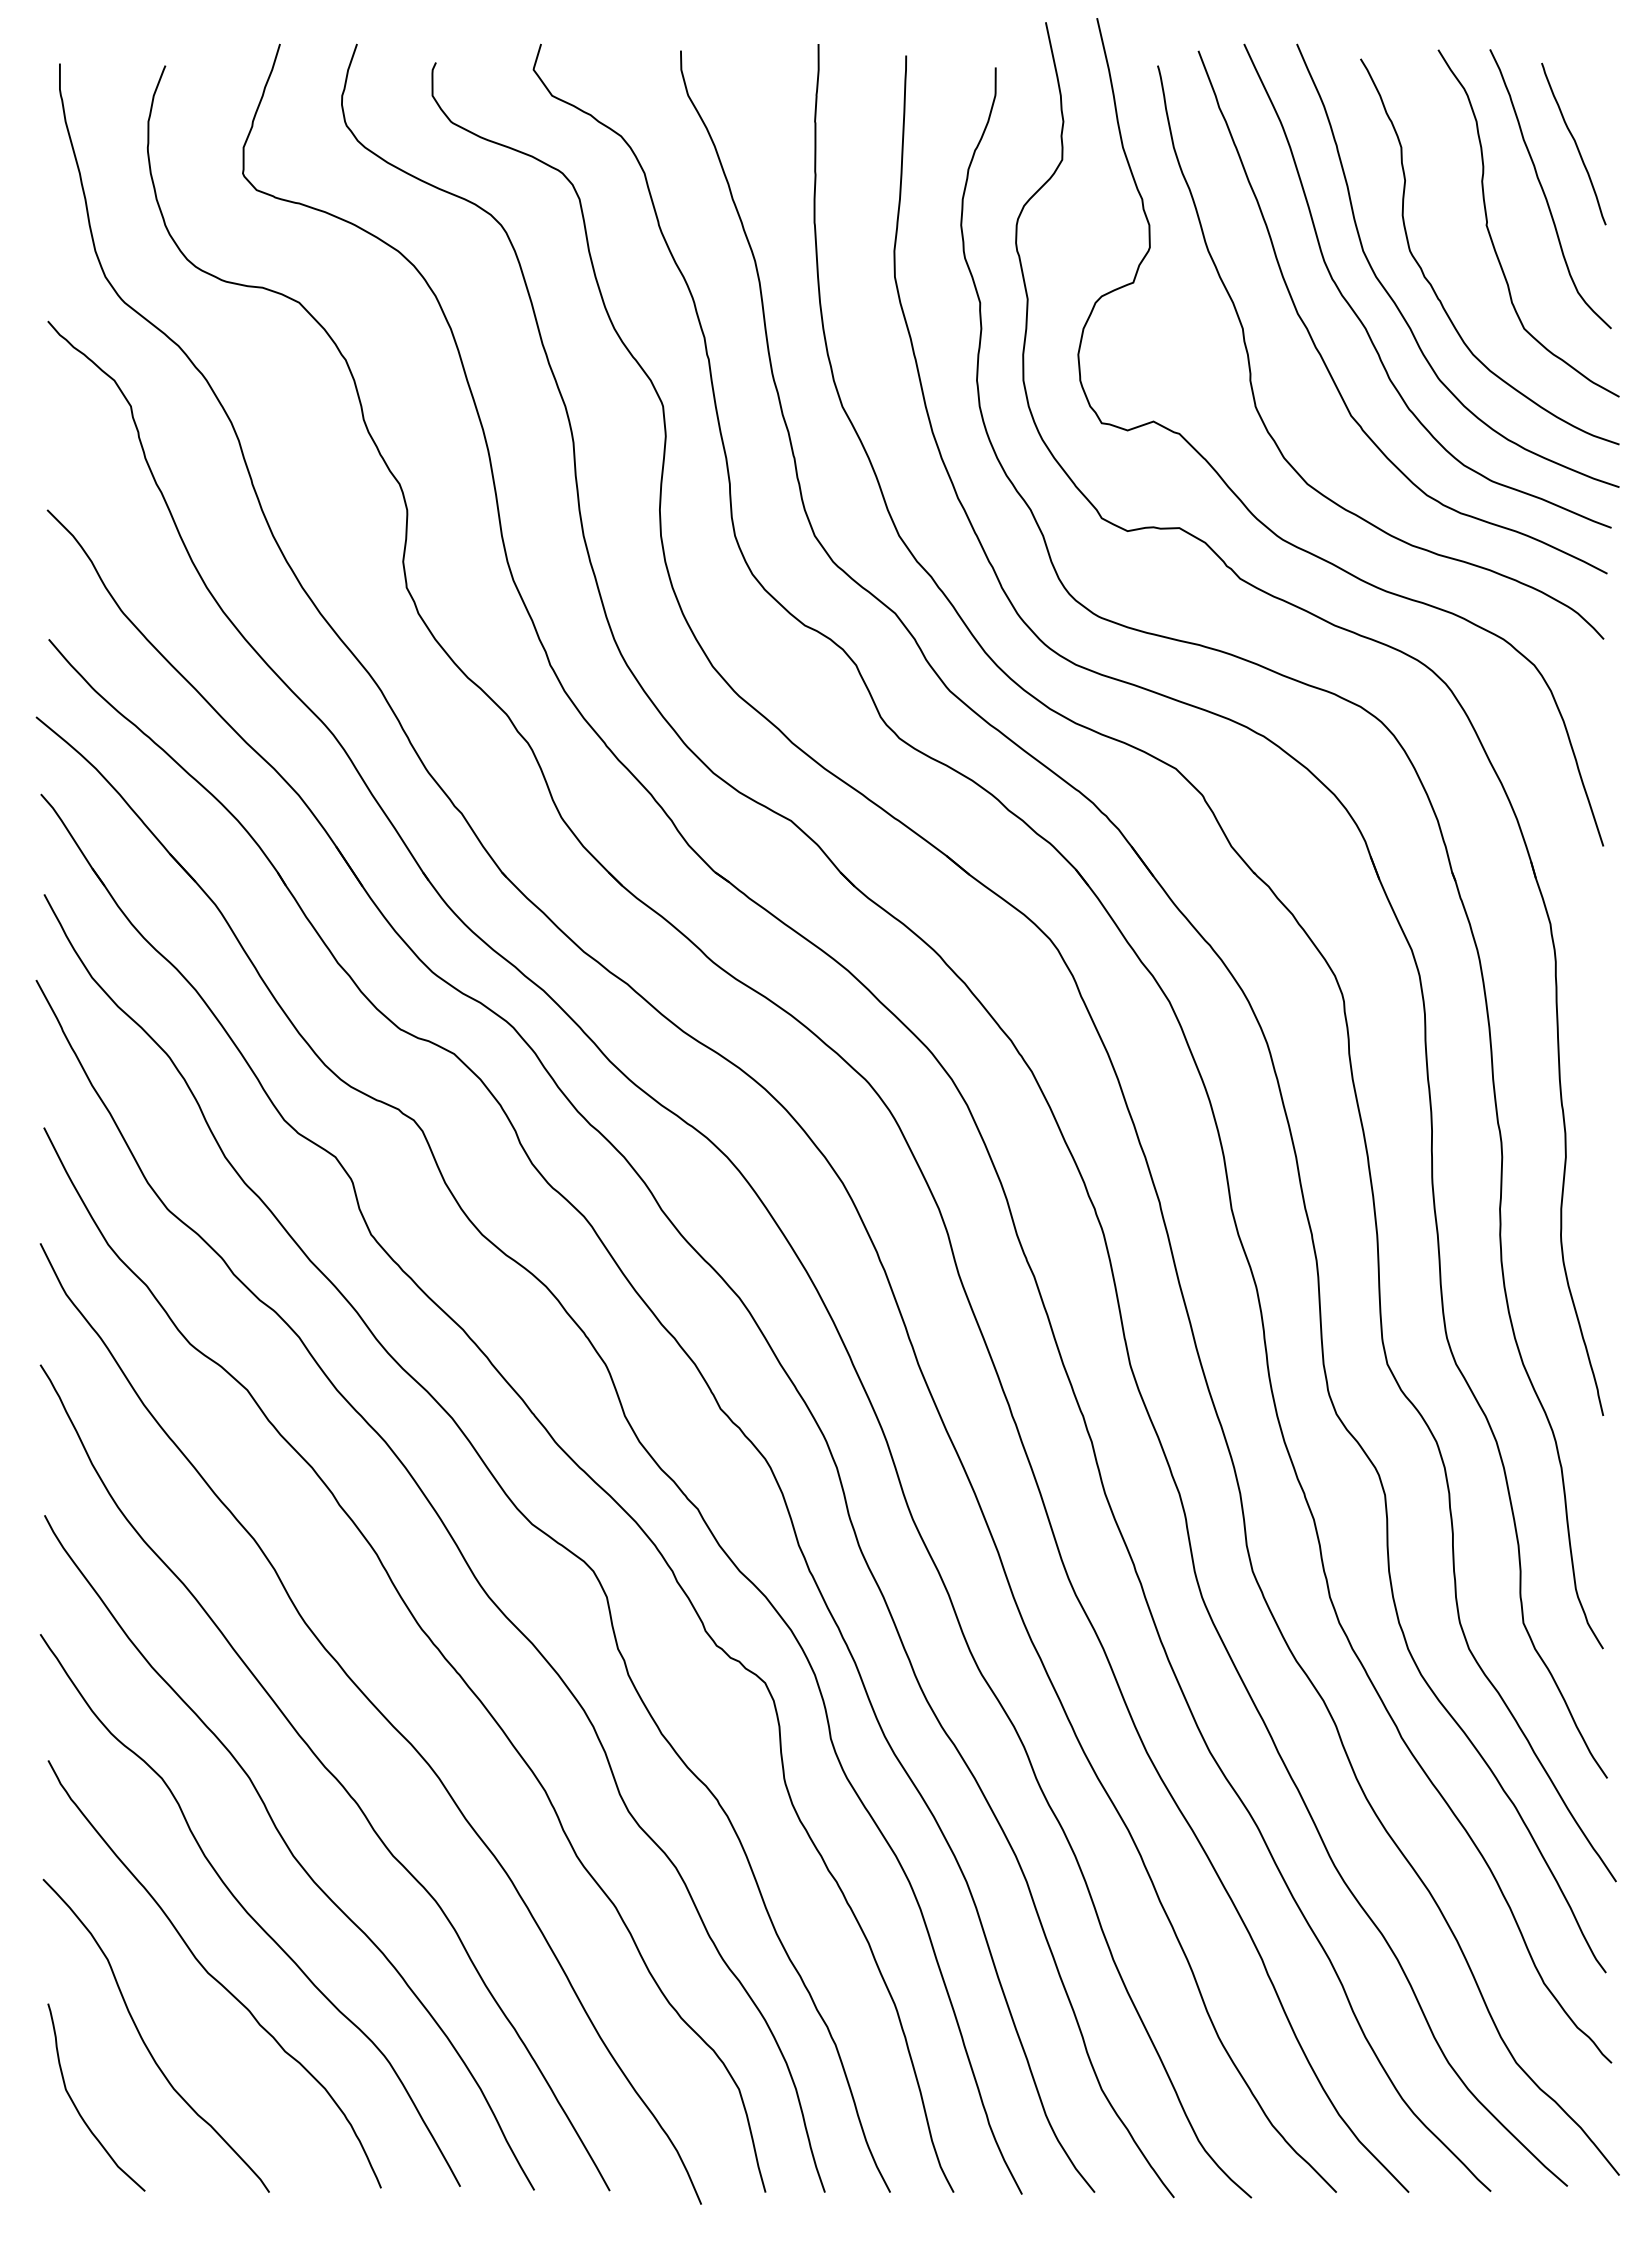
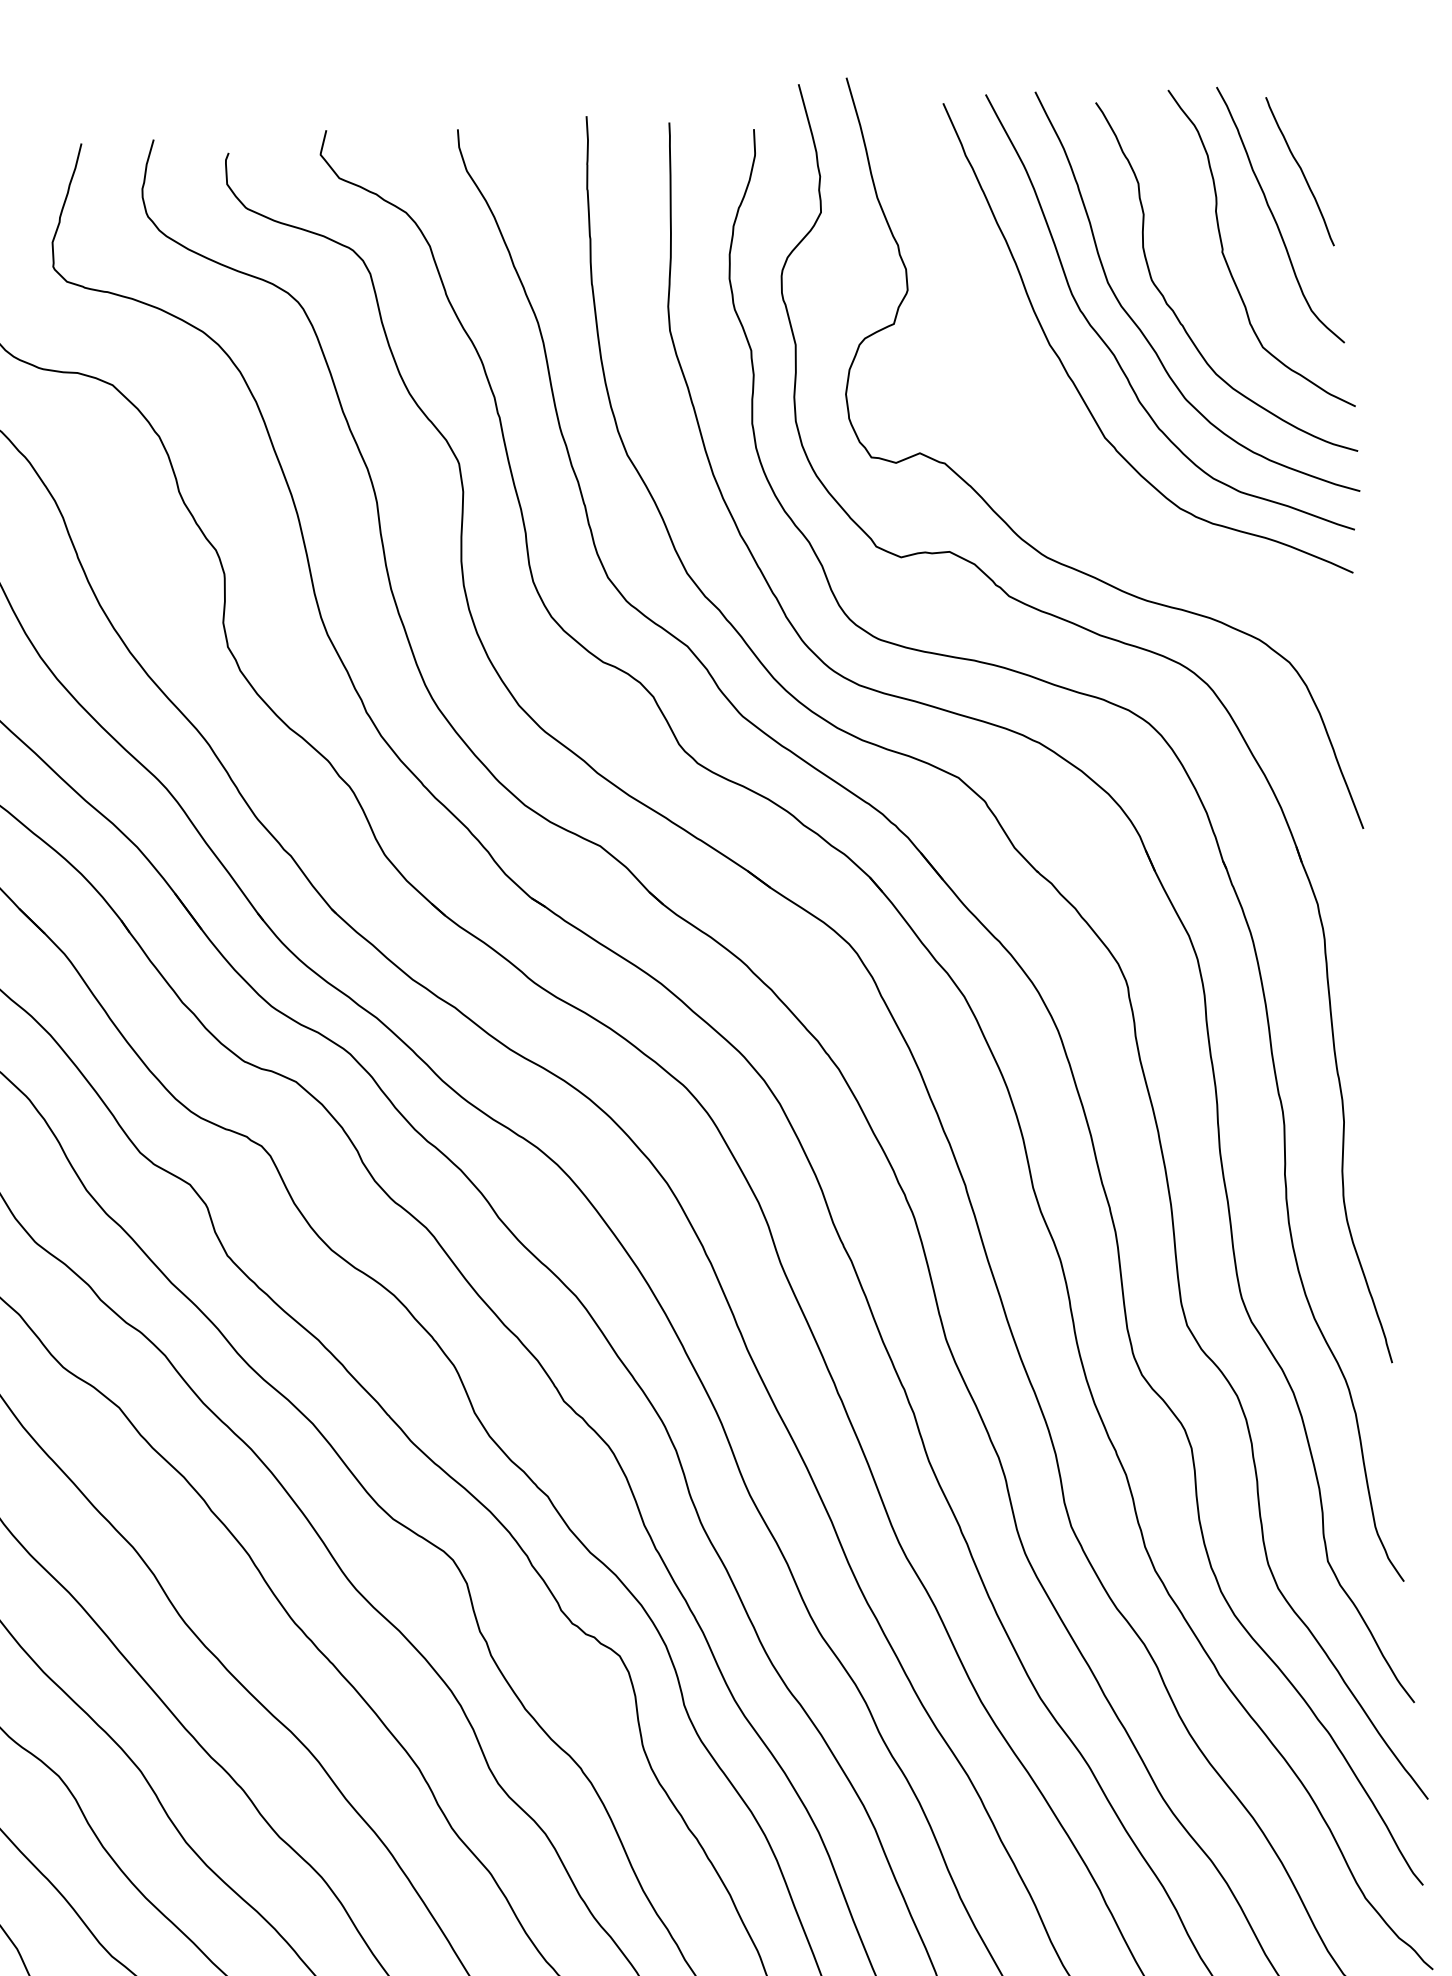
curve: (1251, 371) -> (1009, 401), removed

